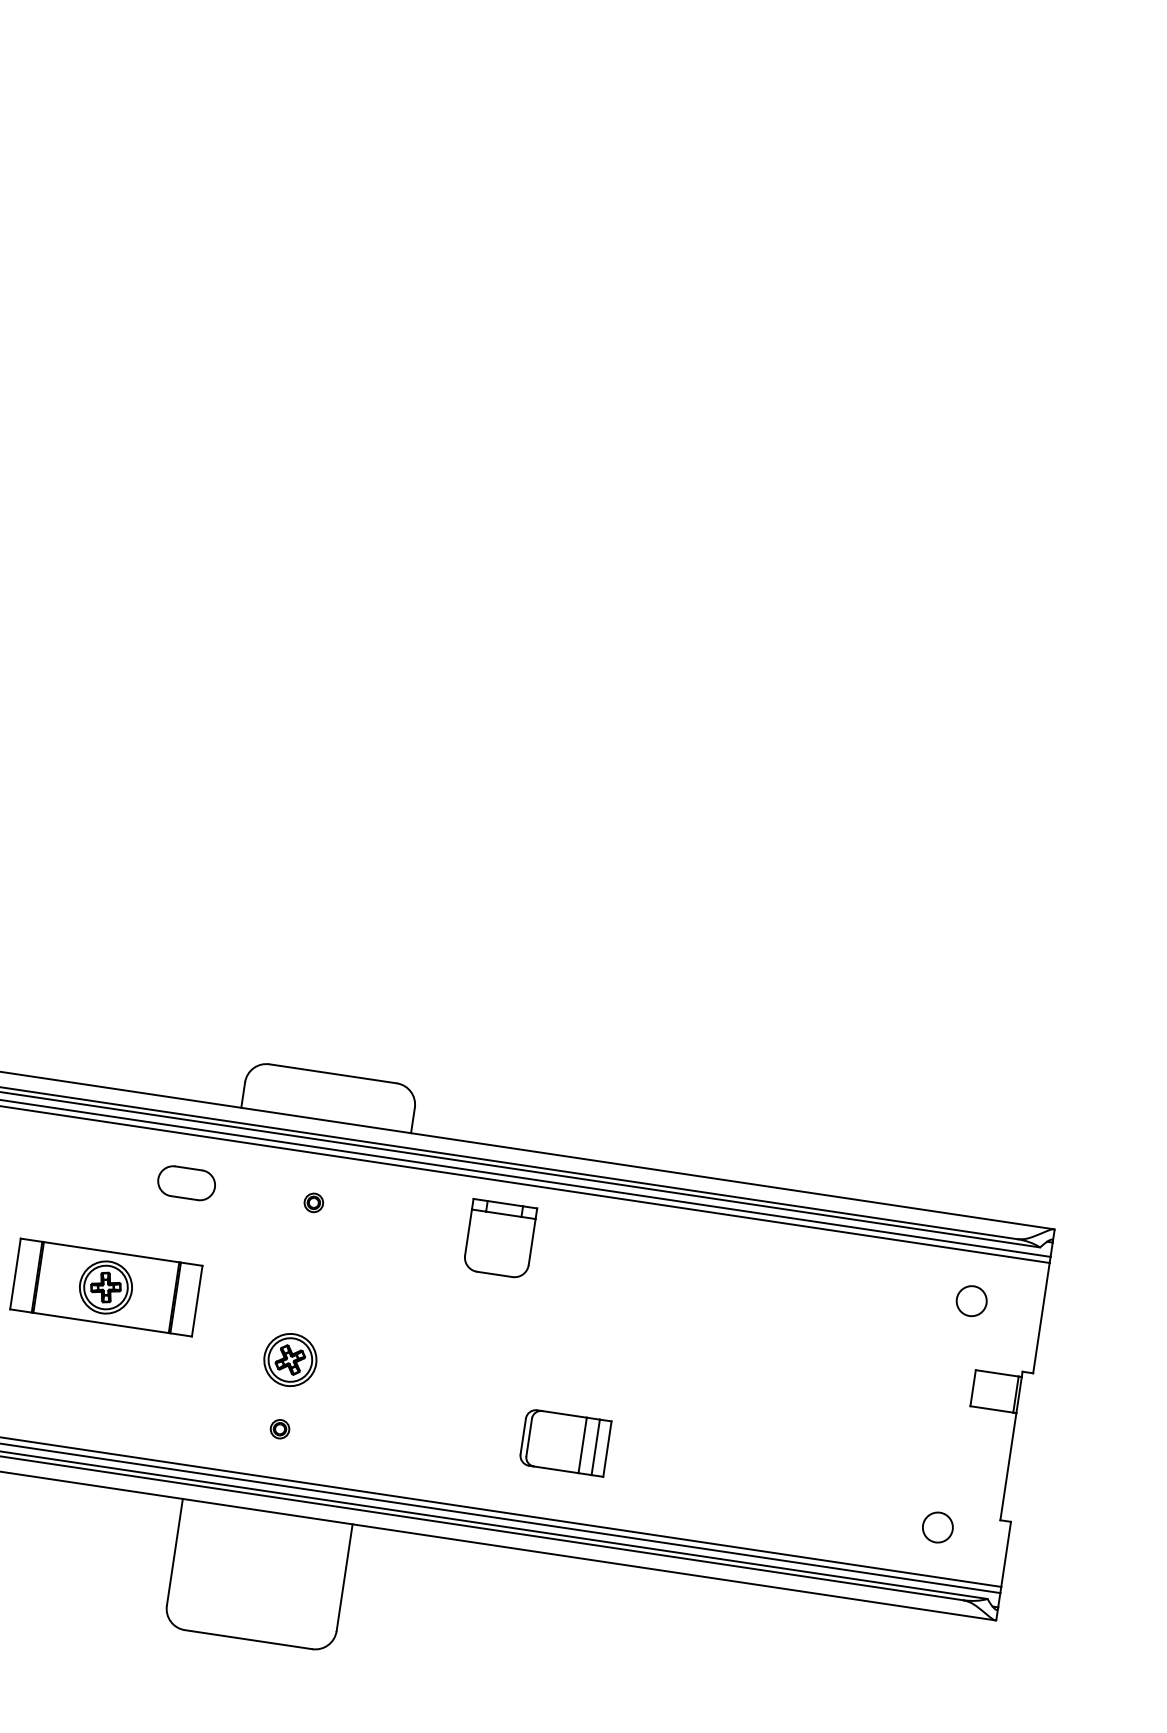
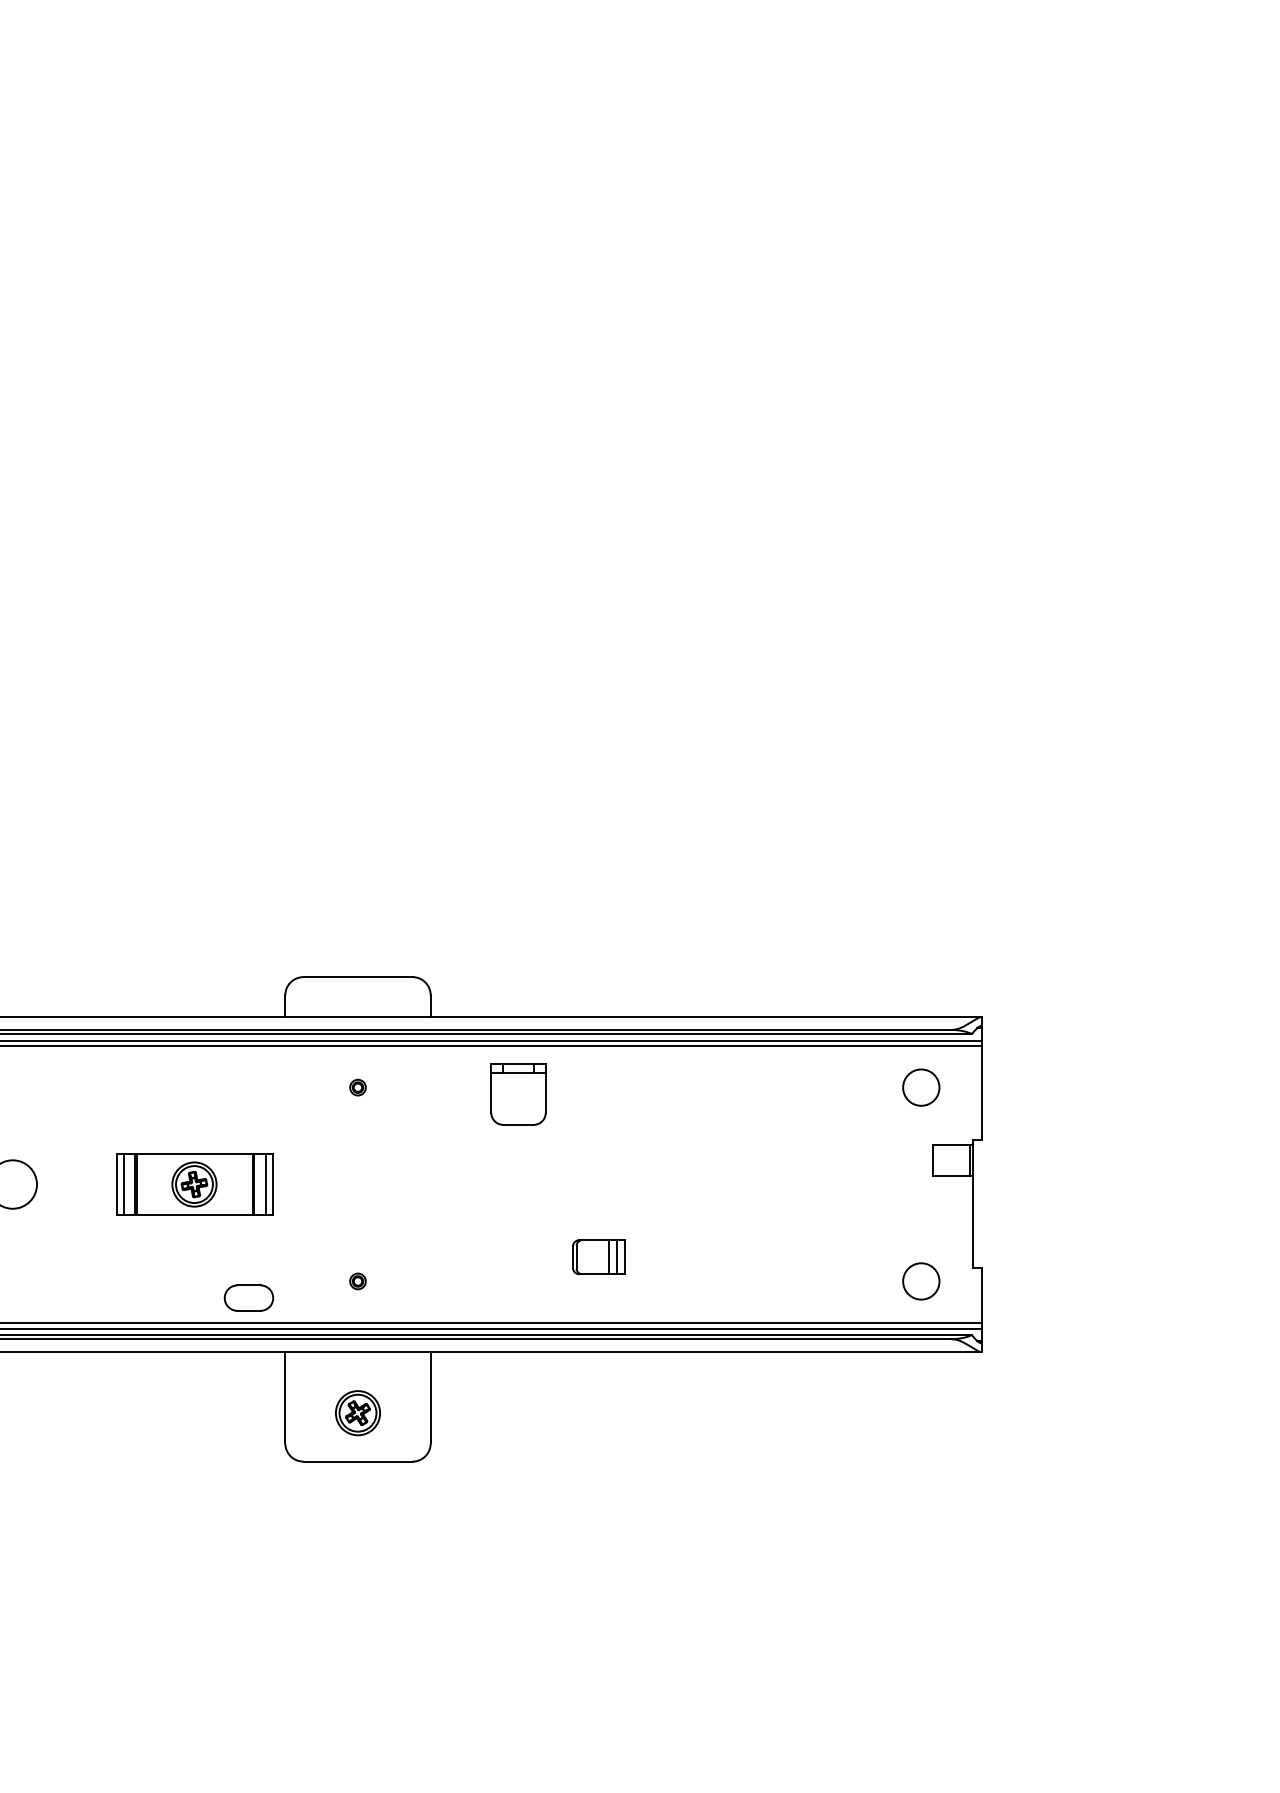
part: (186, 1182) -> (248, 1297), moved
line: (23, 1275) -> (123, 1184), added
line: (188, 1299) -> (265, 1184), added
circle: (971, 1301) -> (921, 1087), size x1.43
part: (289, 1360) -> (357, 1413), moved
part: (565, 1443) -> (598, 1257), size x0.71
circle: (938, 1527) -> (921, 1281), size x1.43

